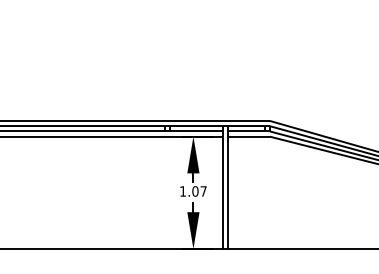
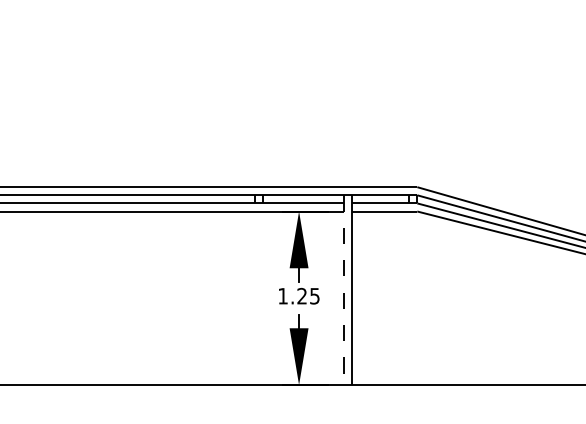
line: (222, 188) -> (344, 291), solid -> dashed
text: (199, 191) -> (308, 296), 1.07 -> 1.25

